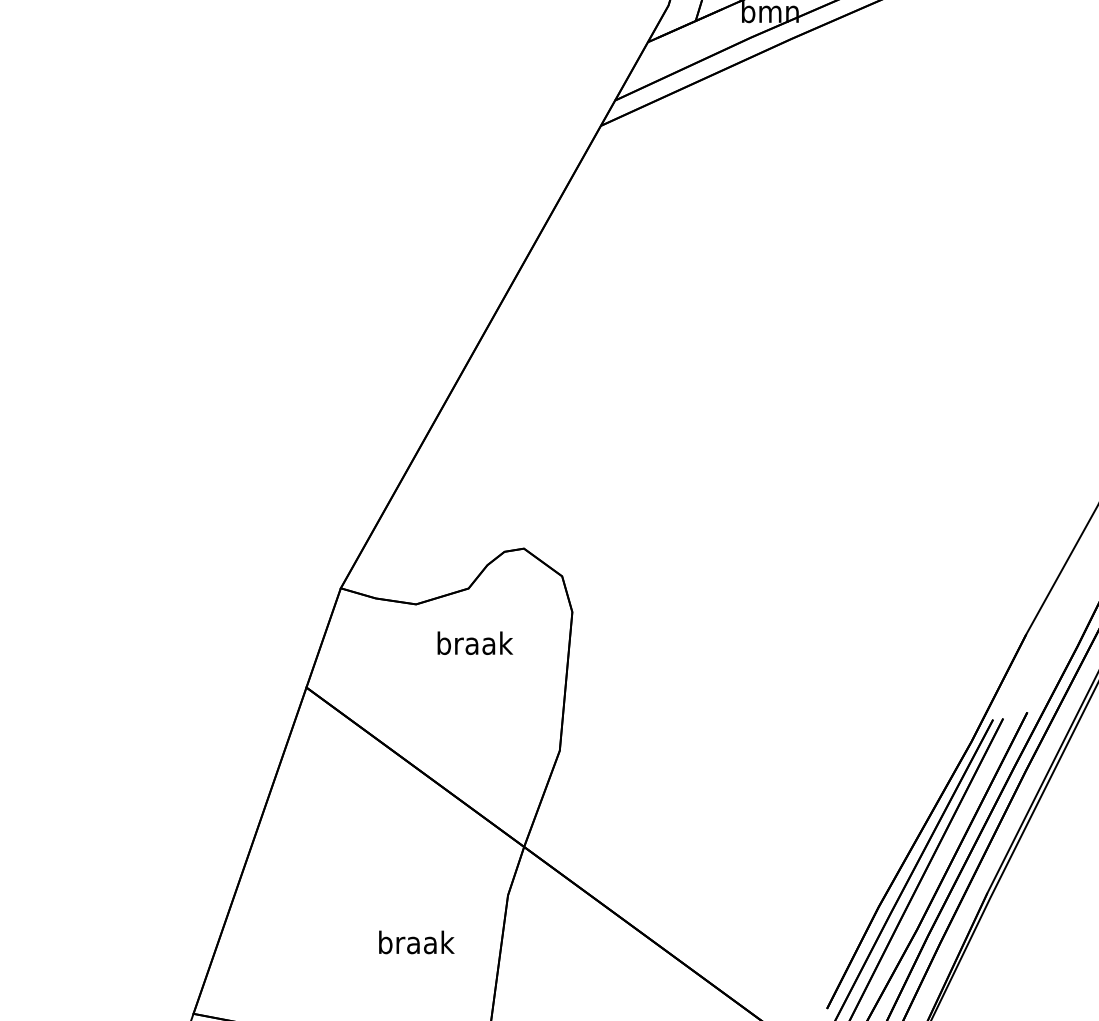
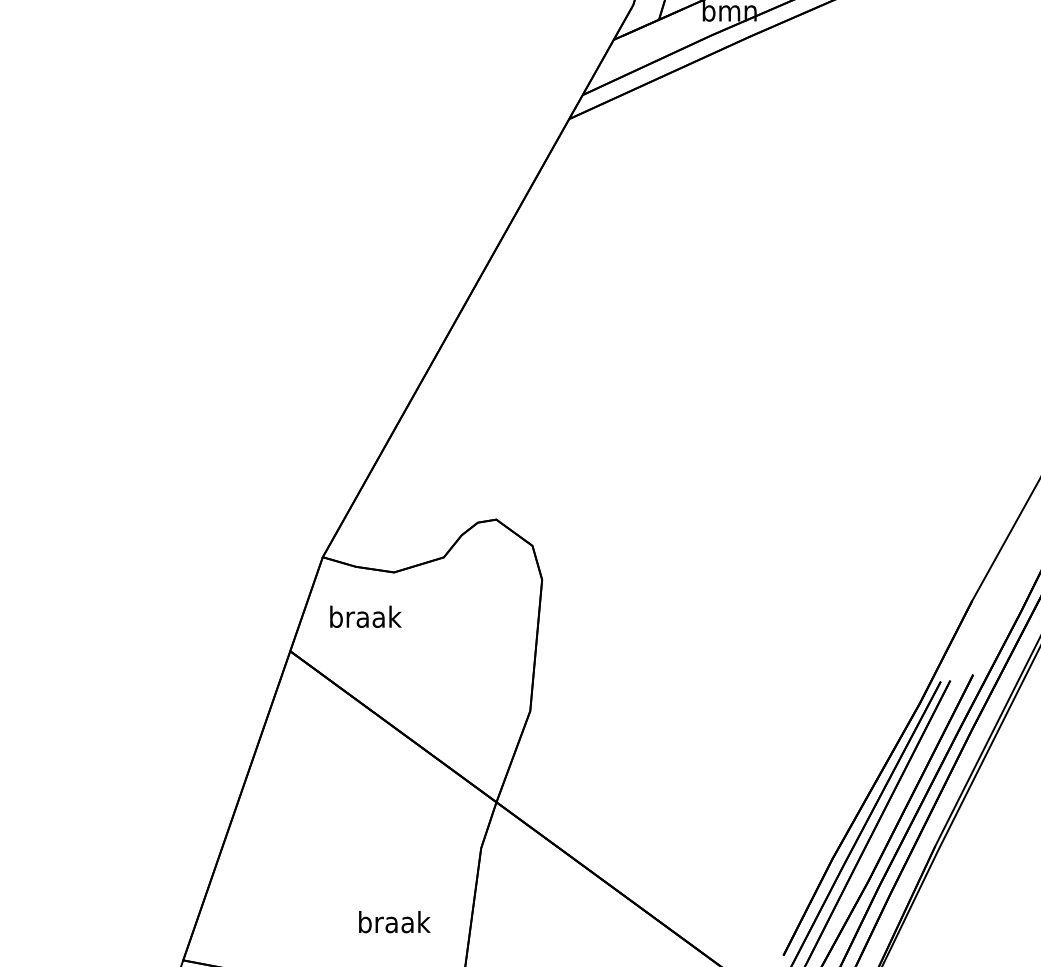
text: (475, 642) -> (366, 616), moved
text: (416, 942) -> (394, 922), moved

